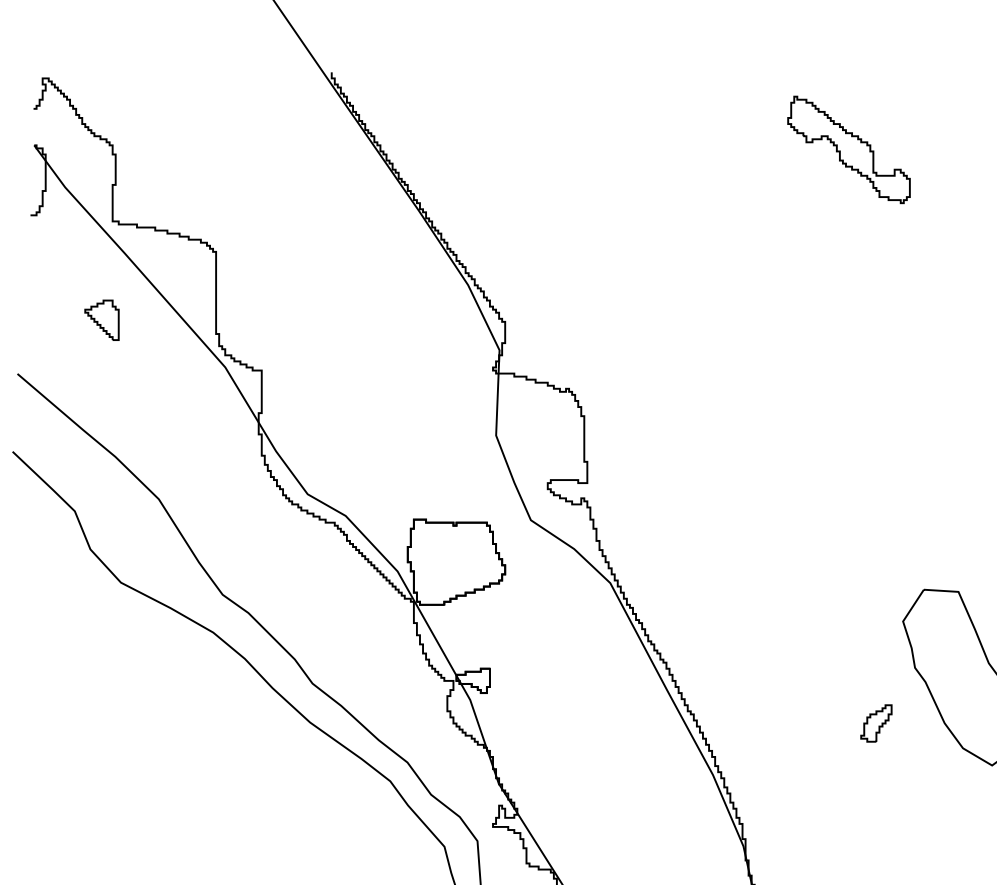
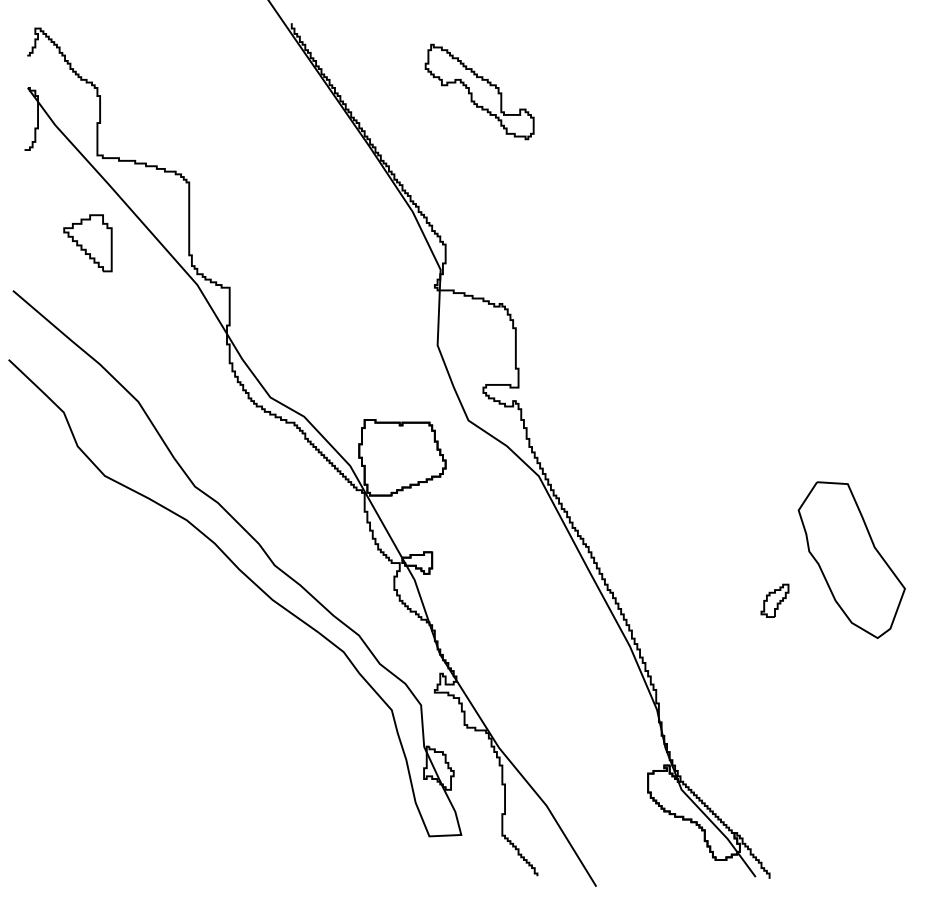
part: (848, 149) -> (479, 91), moved
part: (101, 319) -> (87, 242), size x1.6

